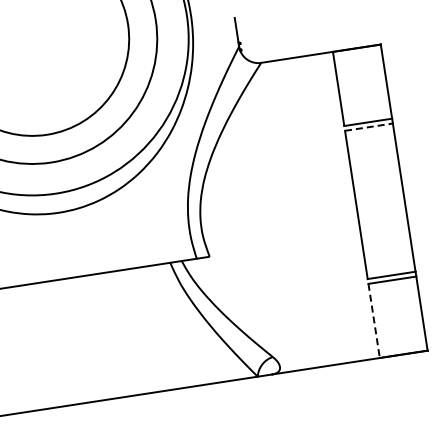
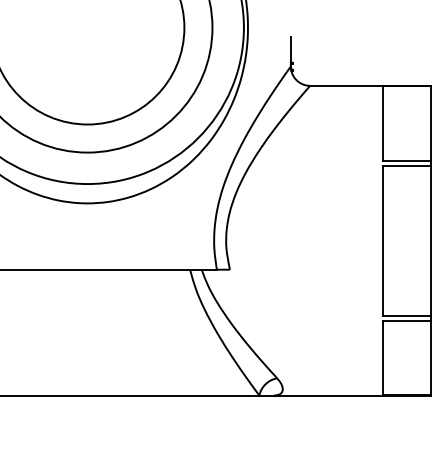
line: (369, 126) -> (407, 165), dashed -> solid
line: (373, 321) -> (382, 358), dashed -> solid

